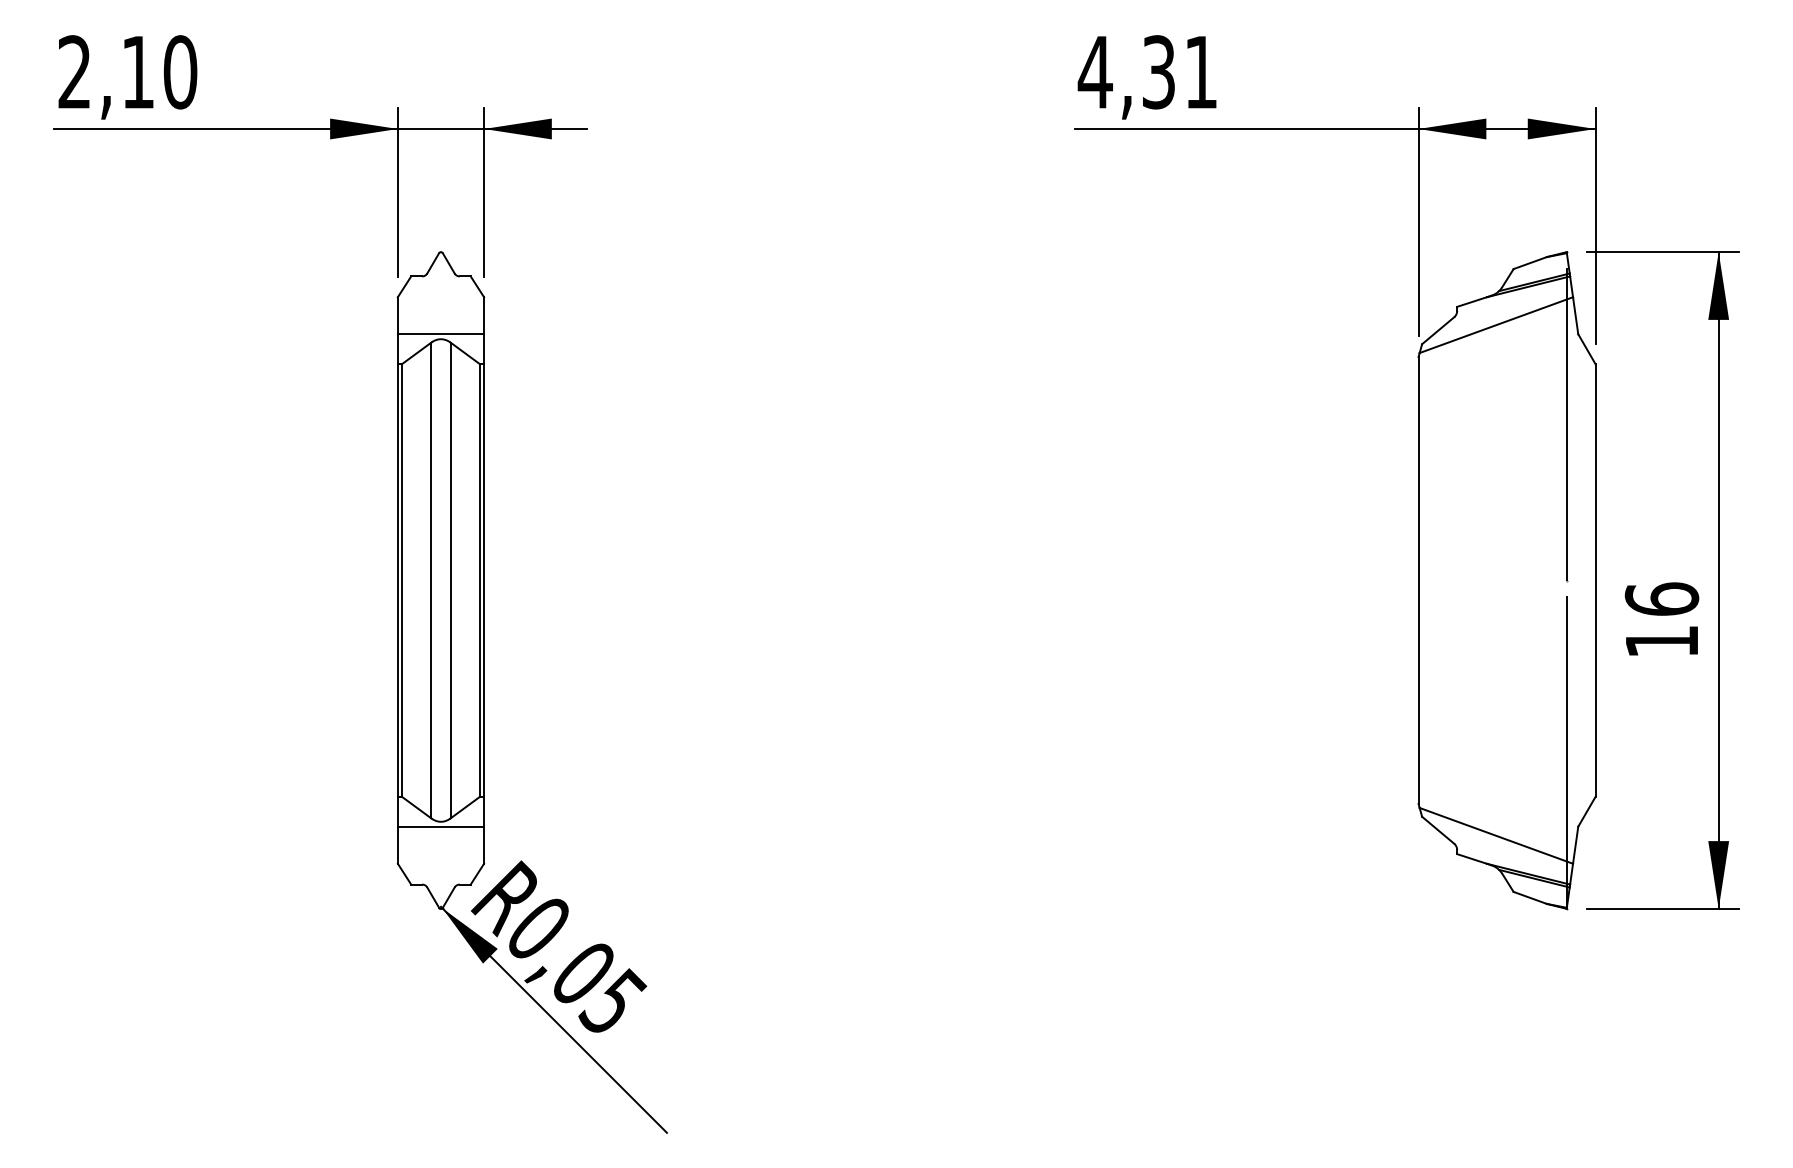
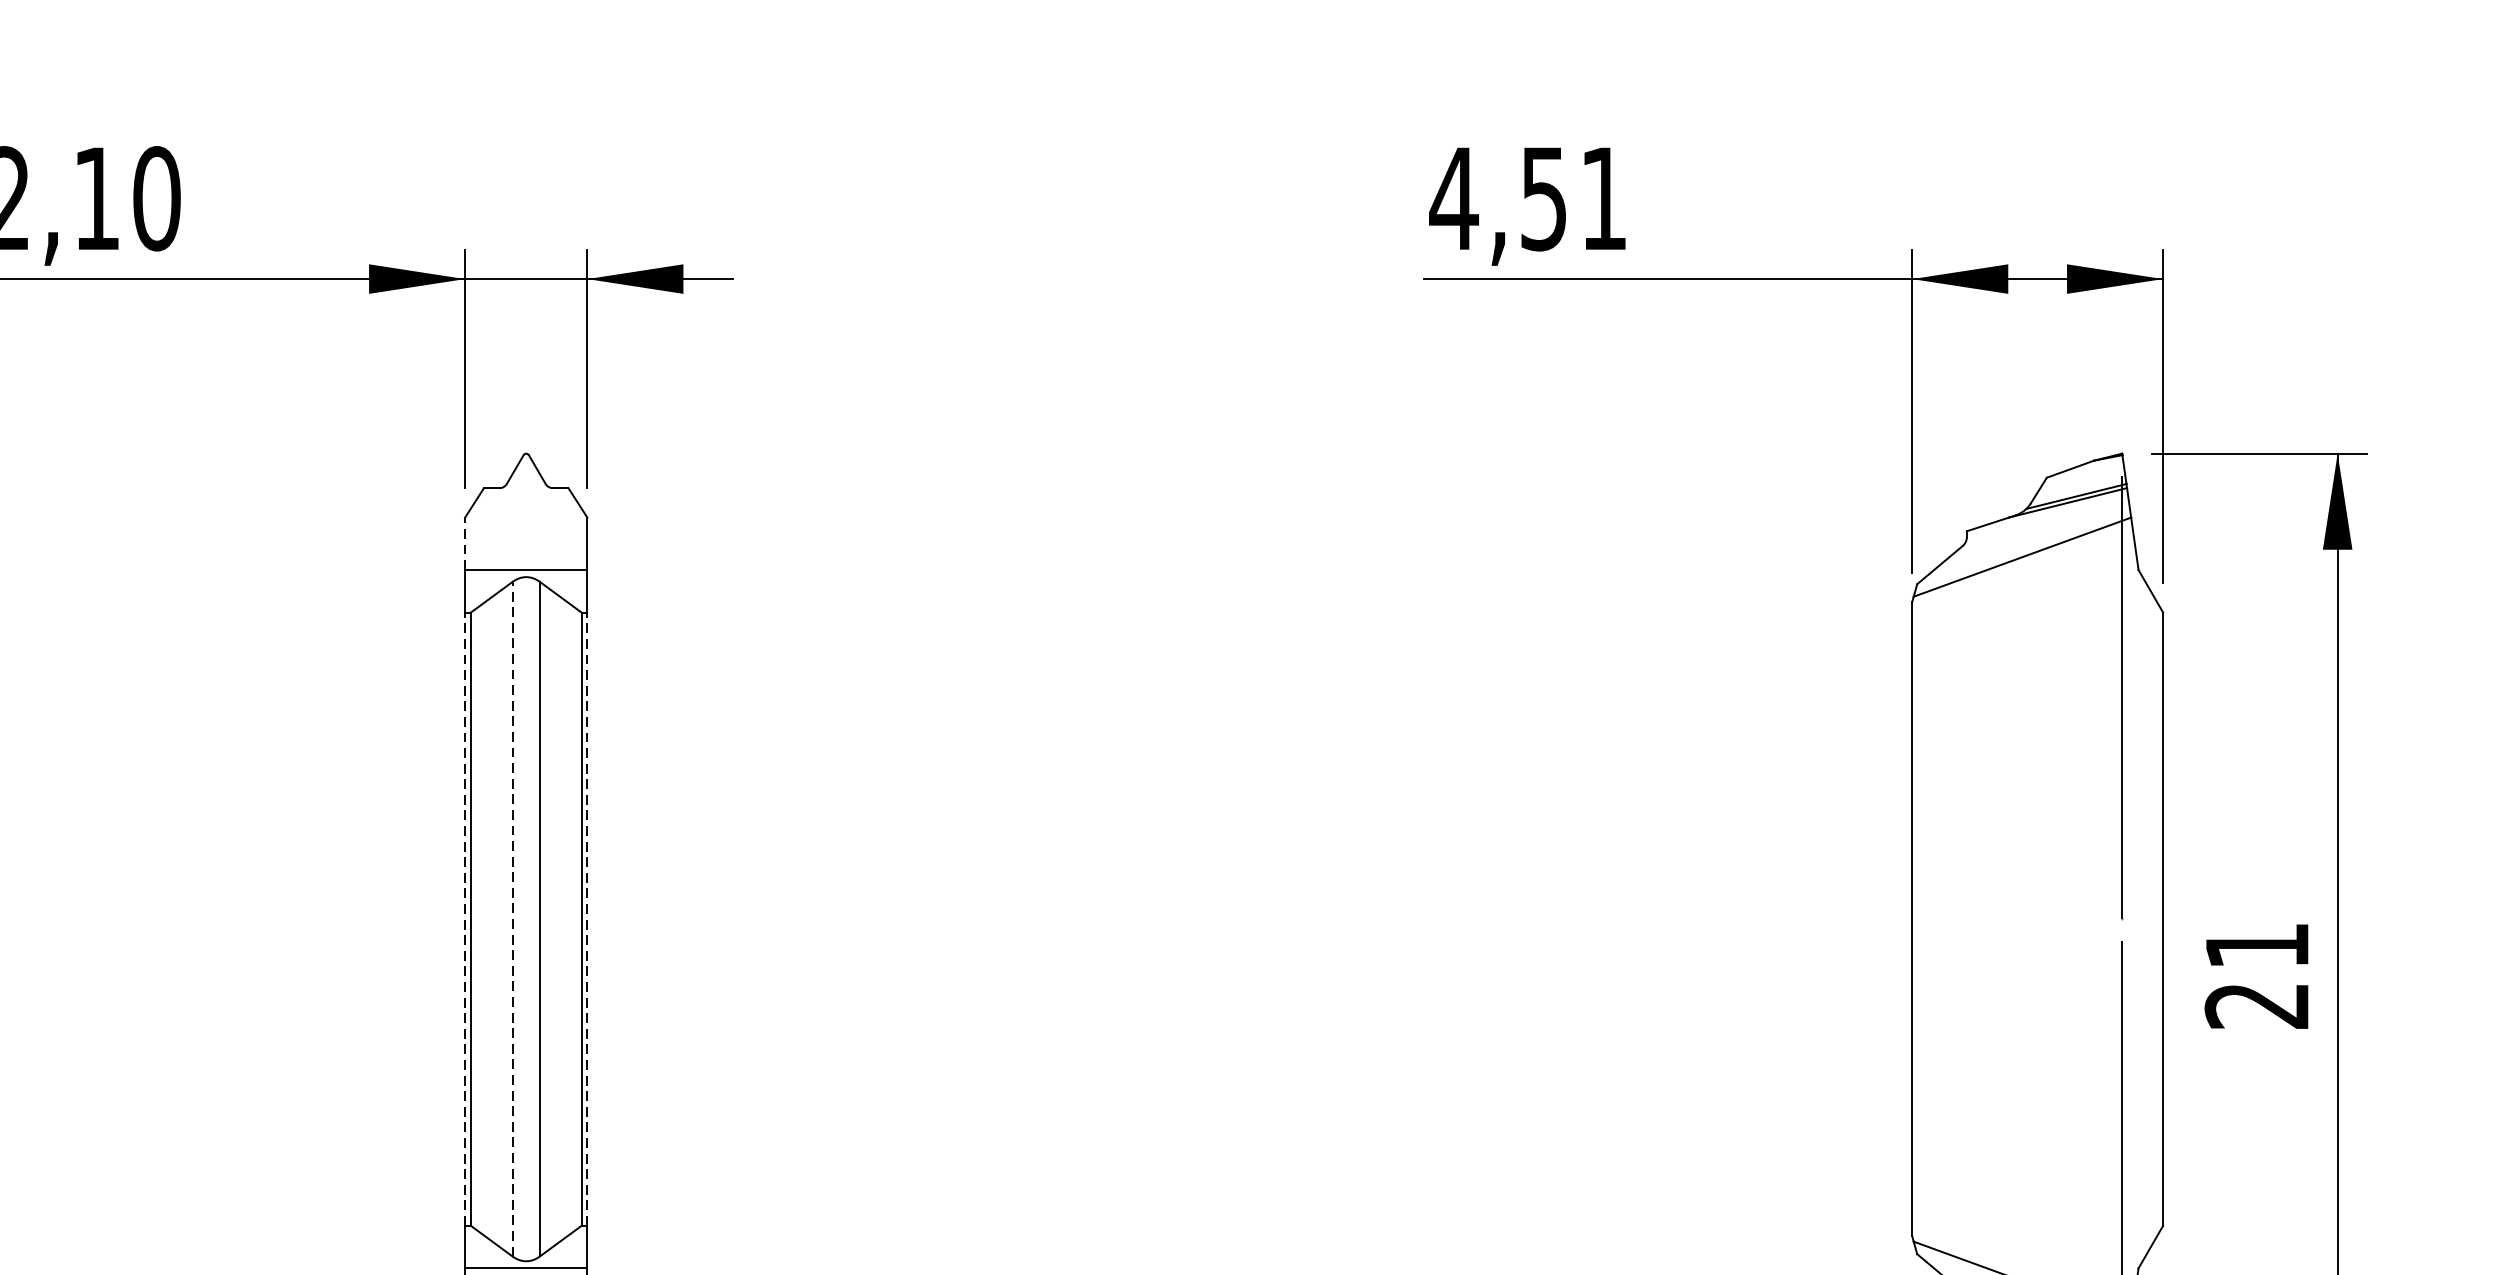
text: (1158, 71) -> (1543, 197), 4,31 -> 4,51
line: (397, 315) -> (464, 543), solid -> dashed
line: (397, 580) -> (464, 919), solid -> dashed
line: (431, 580) -> (512, 919), solid -> dashed
line: (484, 580) -> (587, 919), solid -> dashed
text: (1661, 619) -> (2256, 974), 16 -> 21

